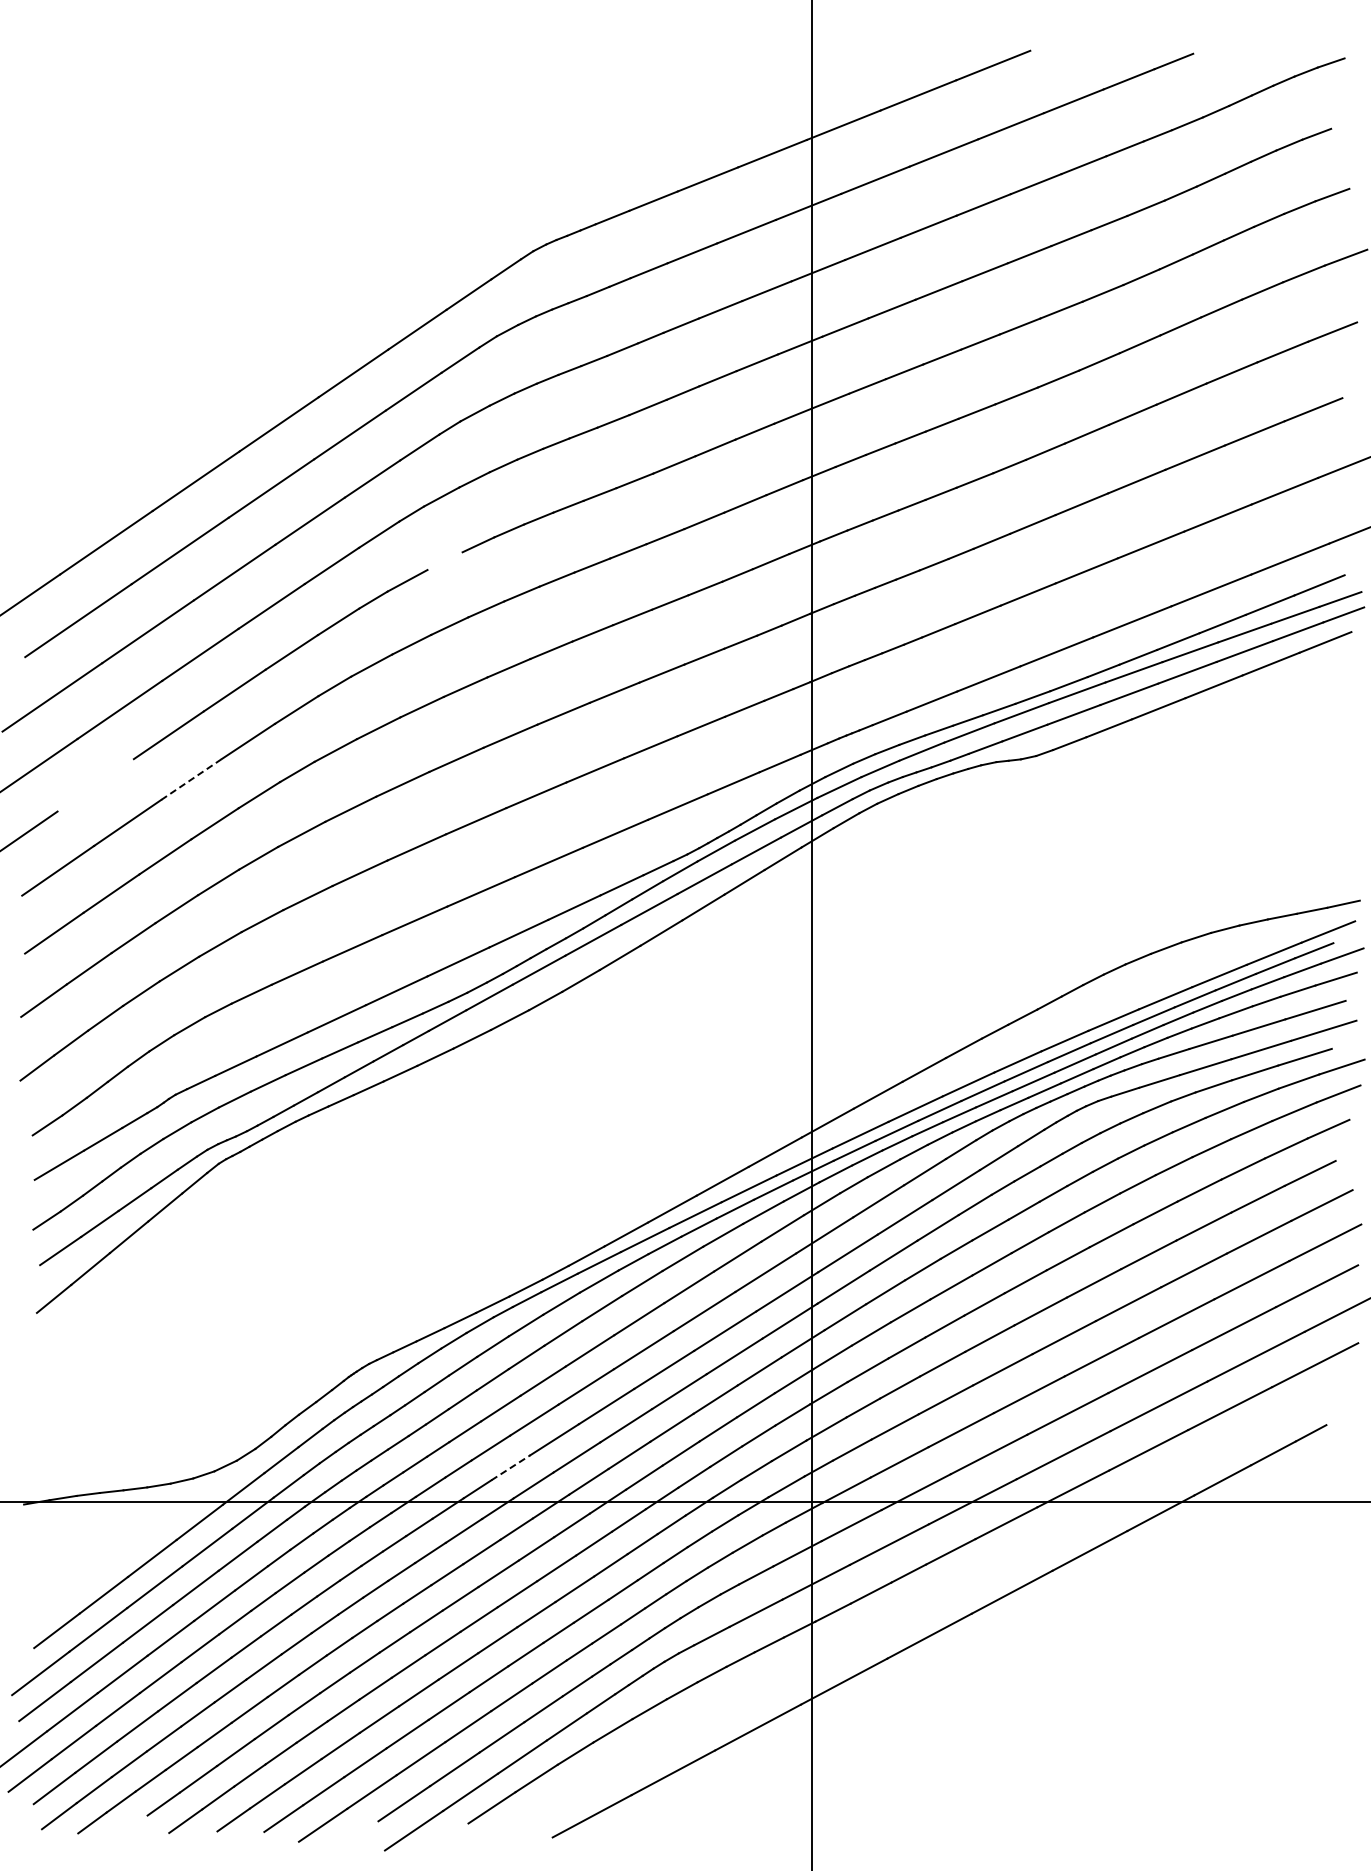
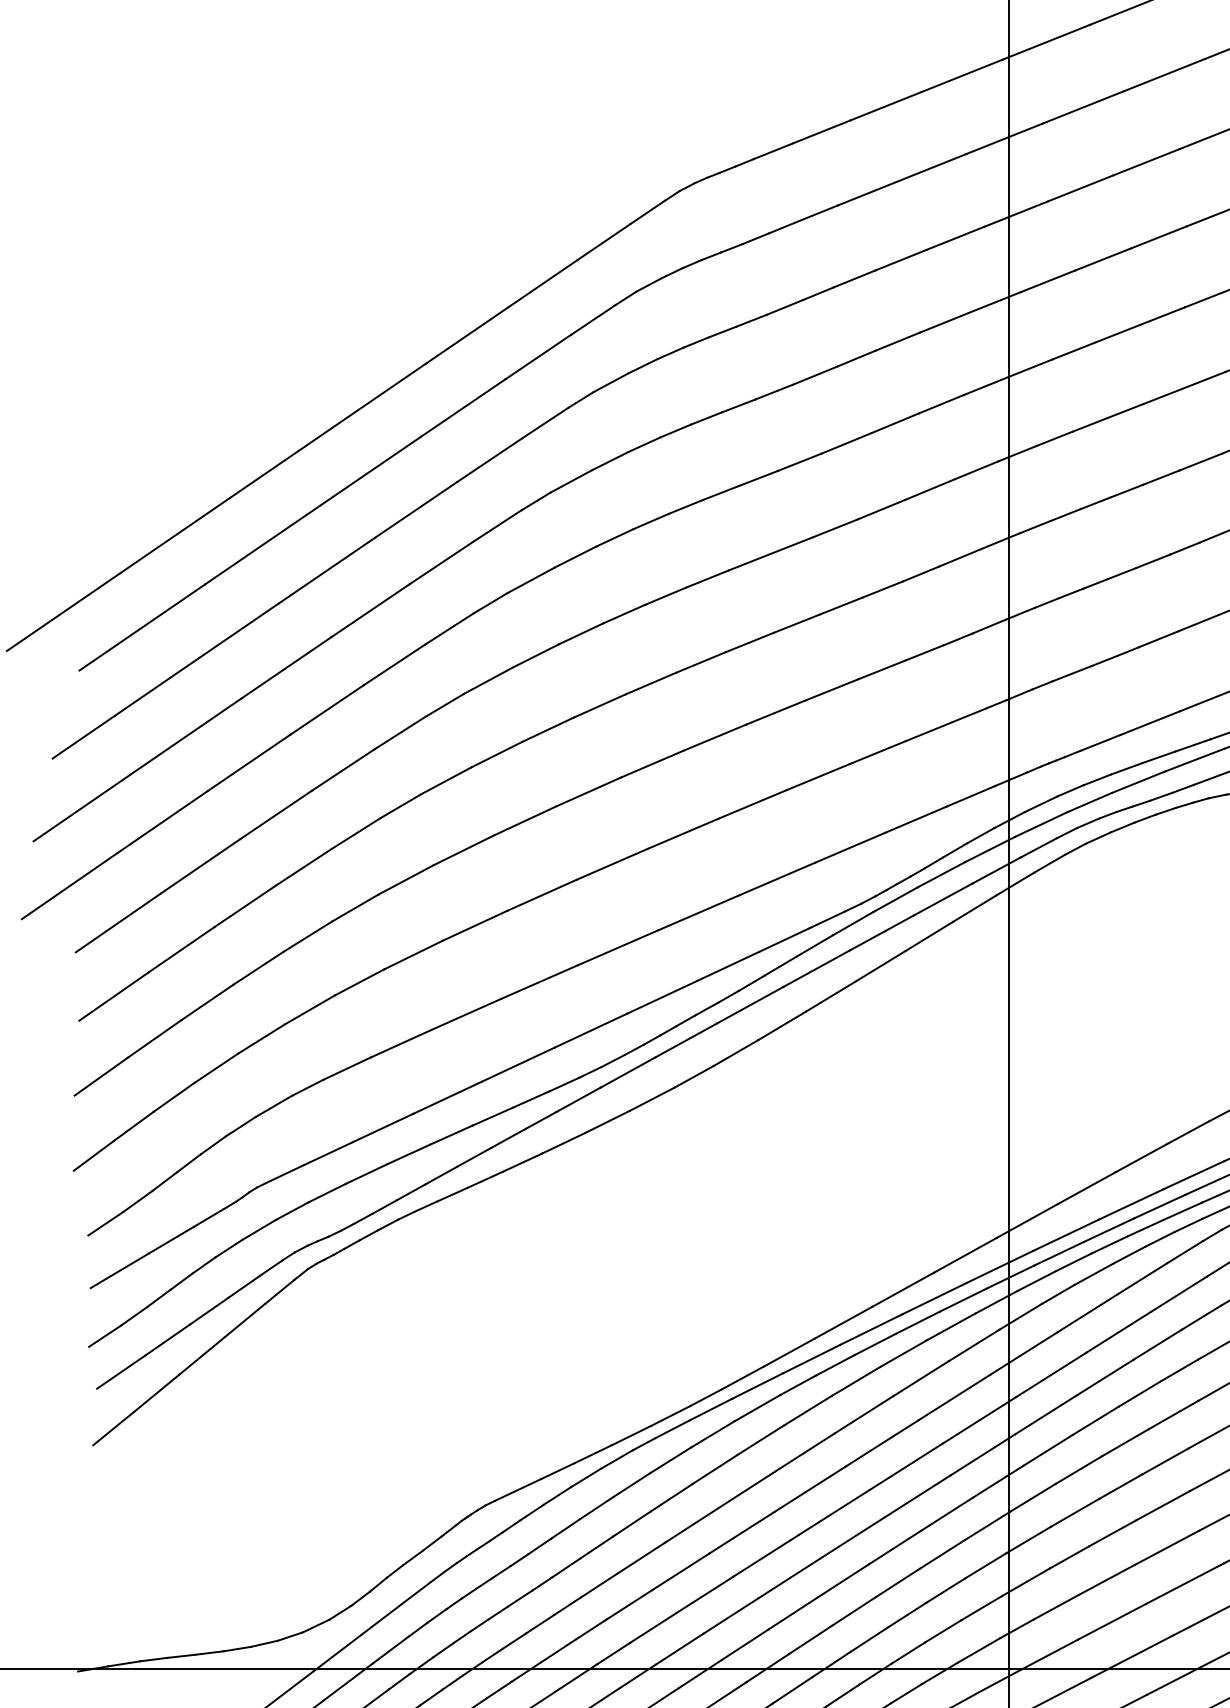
line: (444, 561) -> (574, 557), added
line: (191, 779) -> (275, 815), dashed -> solid
line: (95, 785) -> (162, 822), added
line: (511, 1467) -> (653, 1627), dashed -> solid

